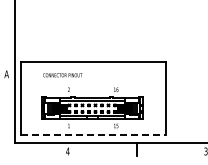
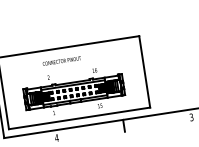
text: (62, 75) -> (61, 61), moved
line: (94, 135) -> (80, 118), dashed -> solid

